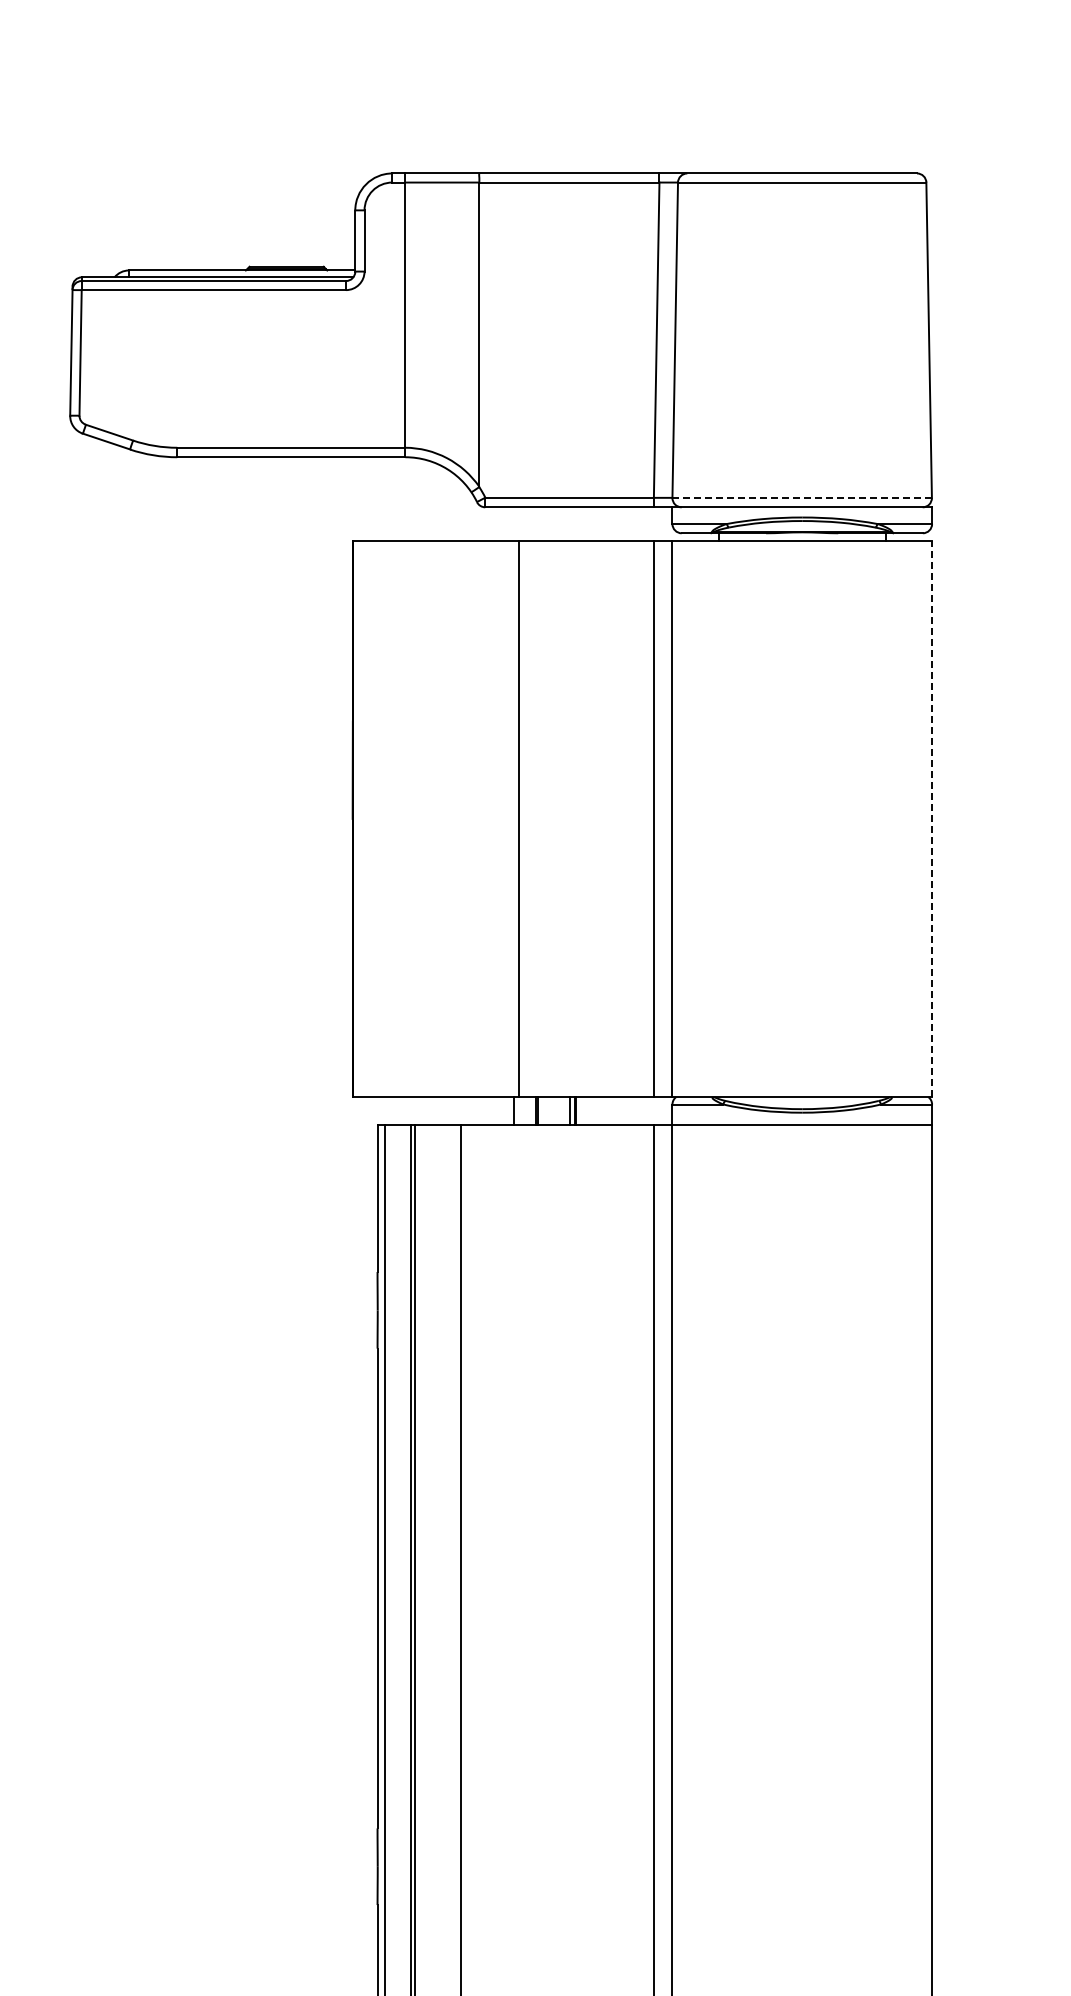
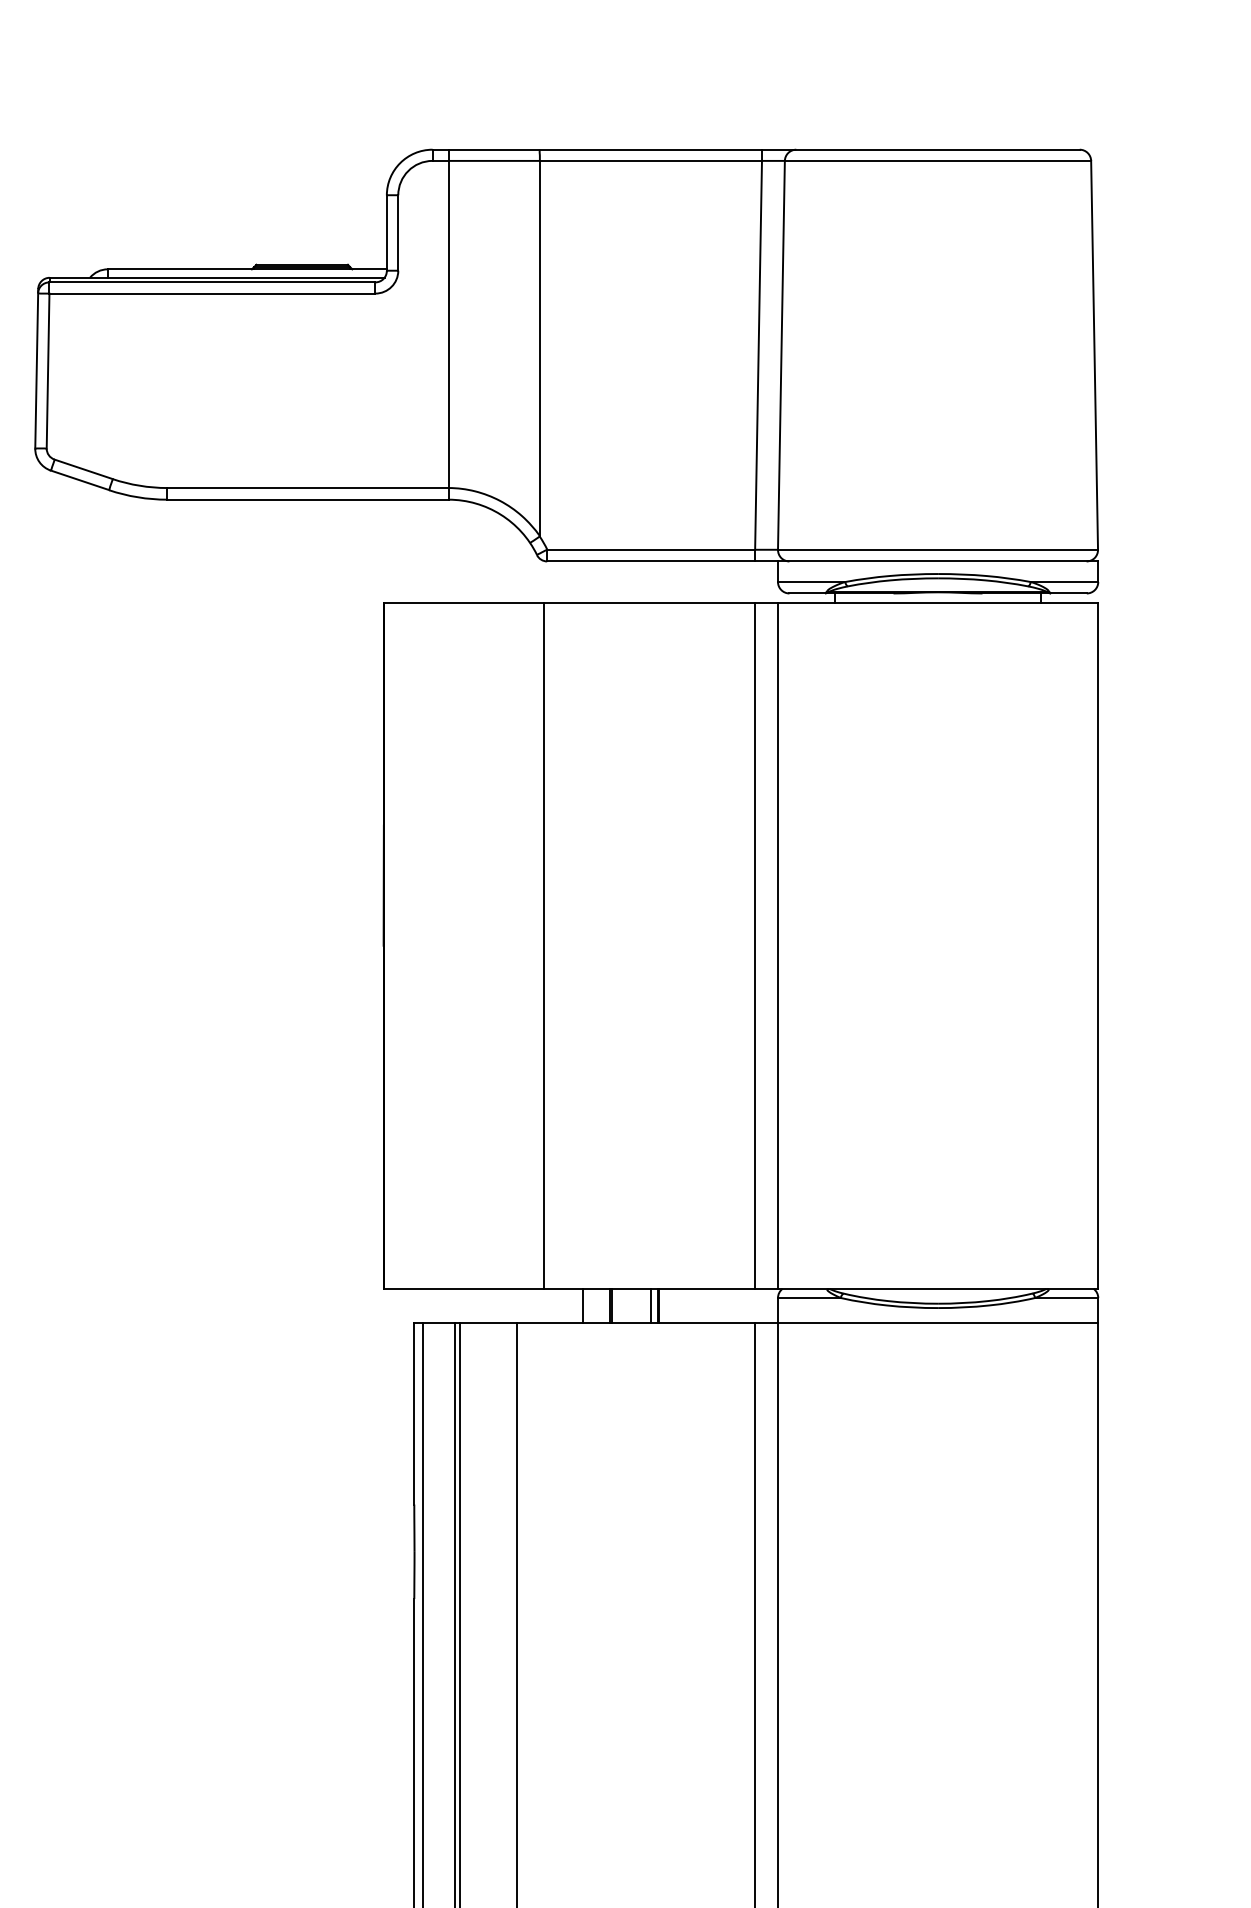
line: (802, 497) -> (938, 549), dashed -> solid
line: (518, 818) -> (543, 945), moved
line: (932, 818) -> (1098, 945), dashed -> solid

